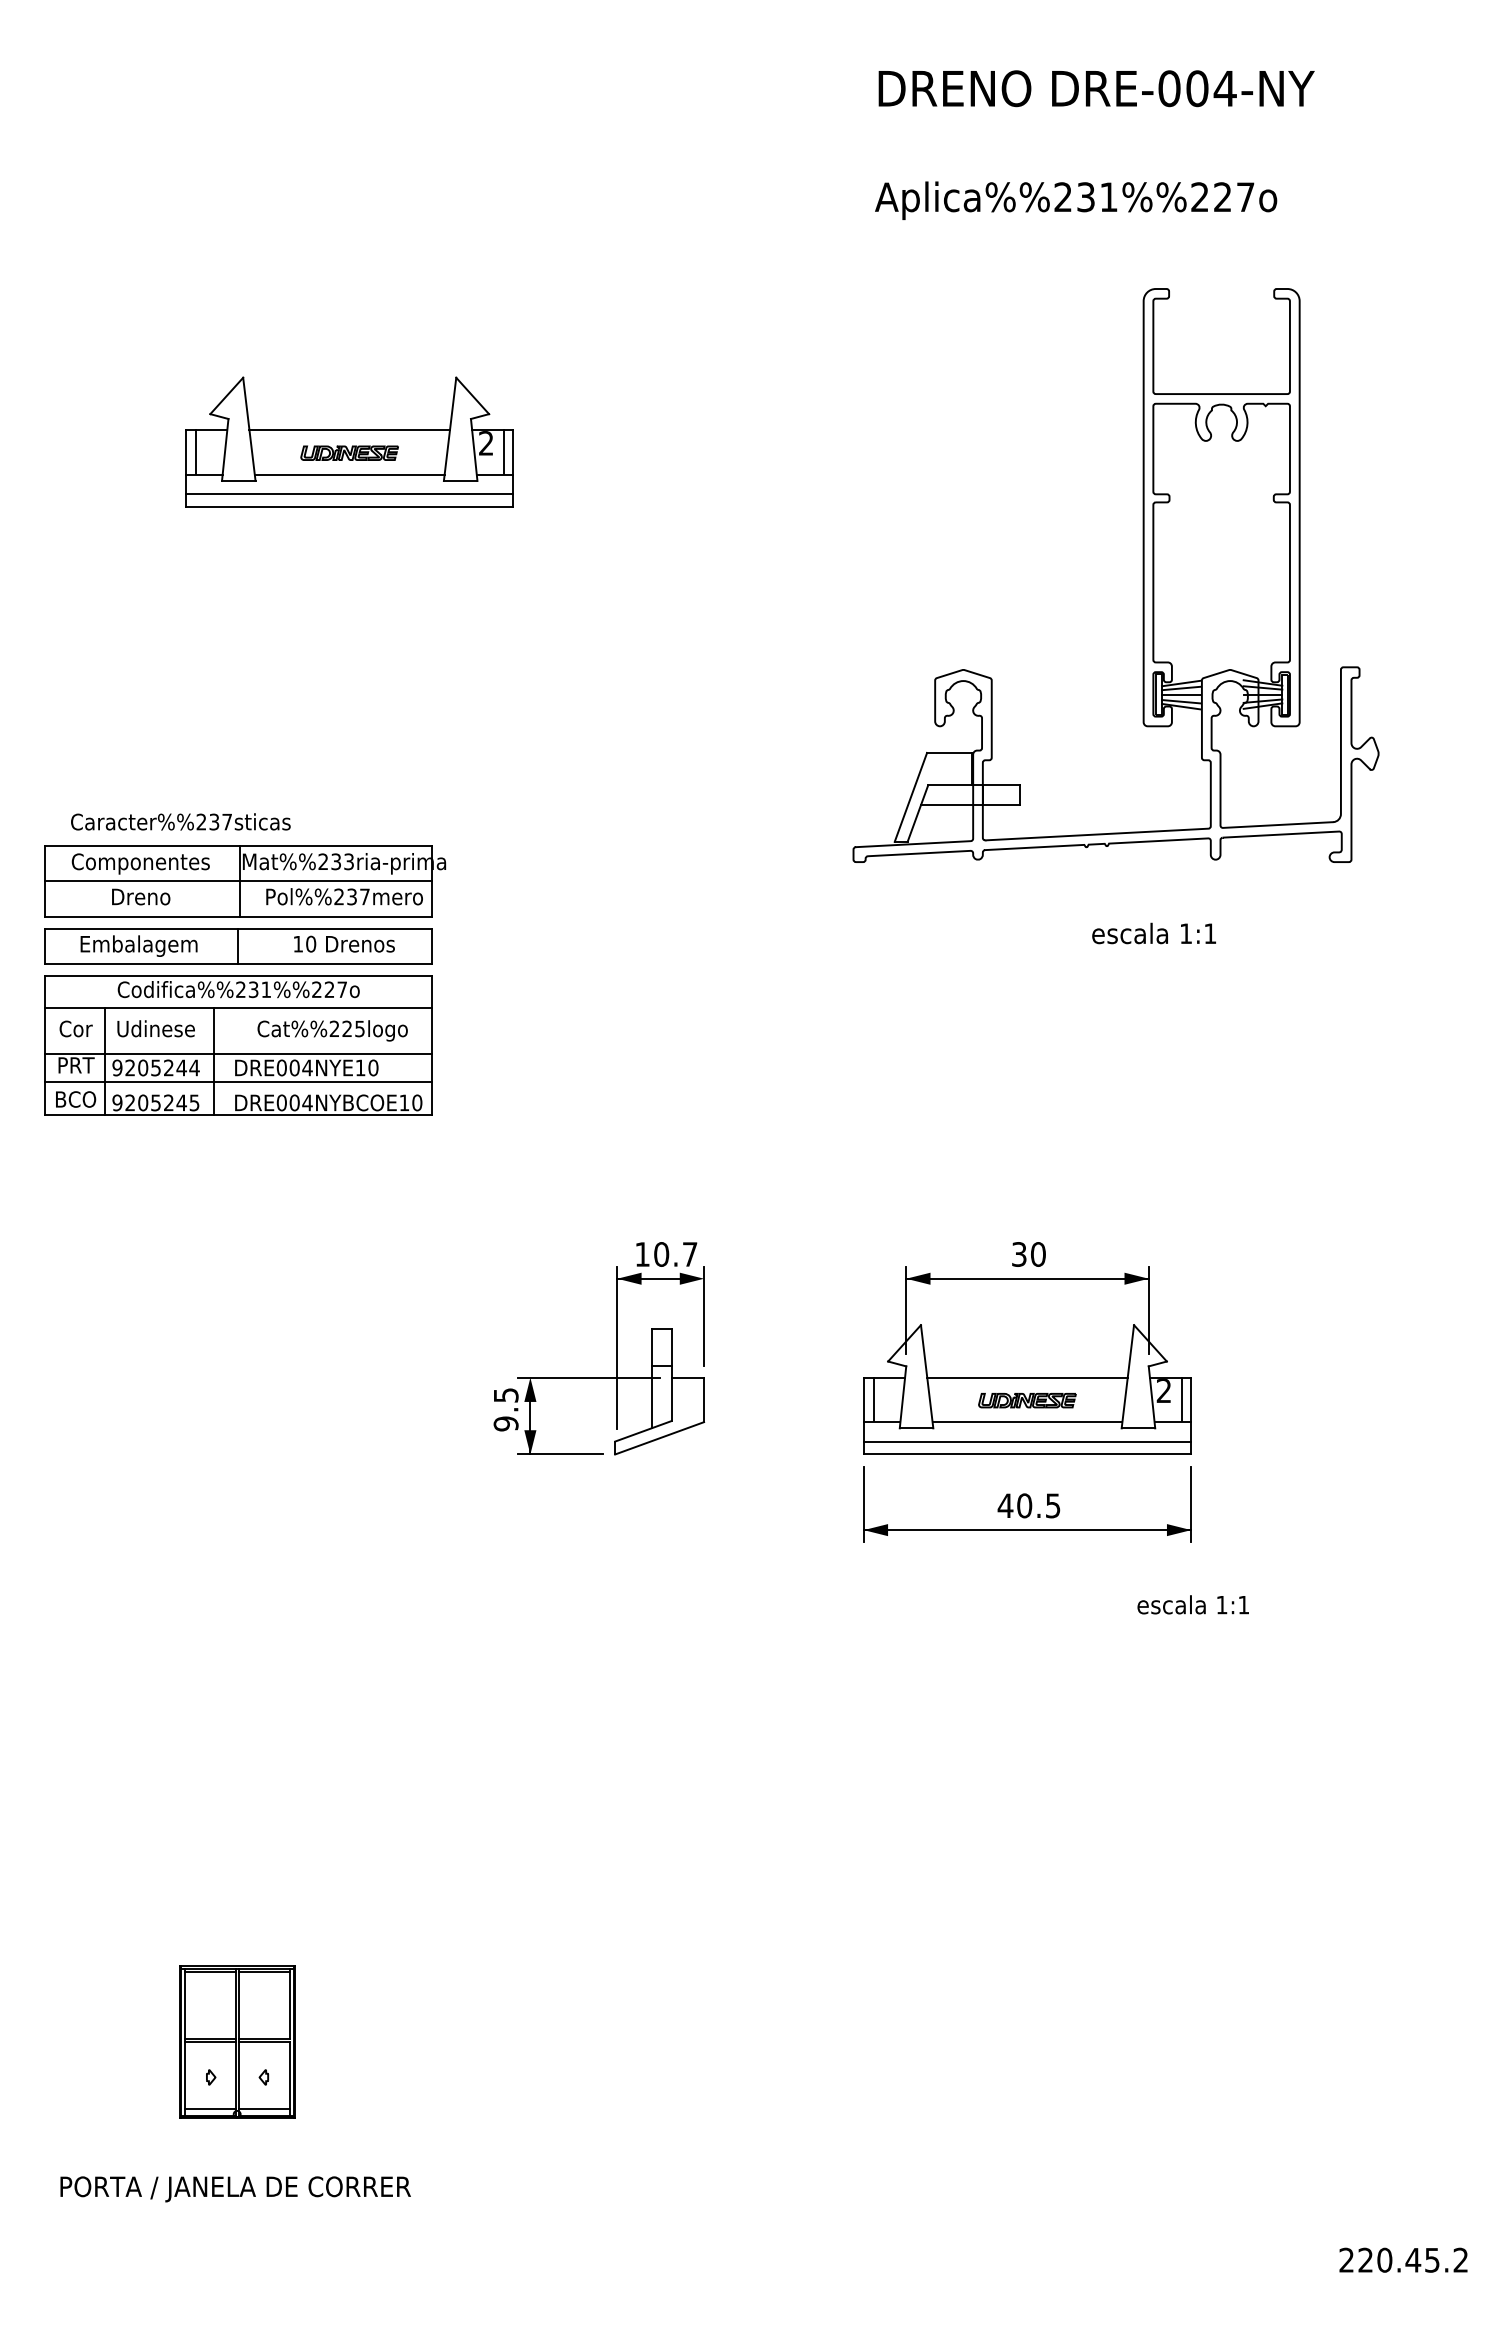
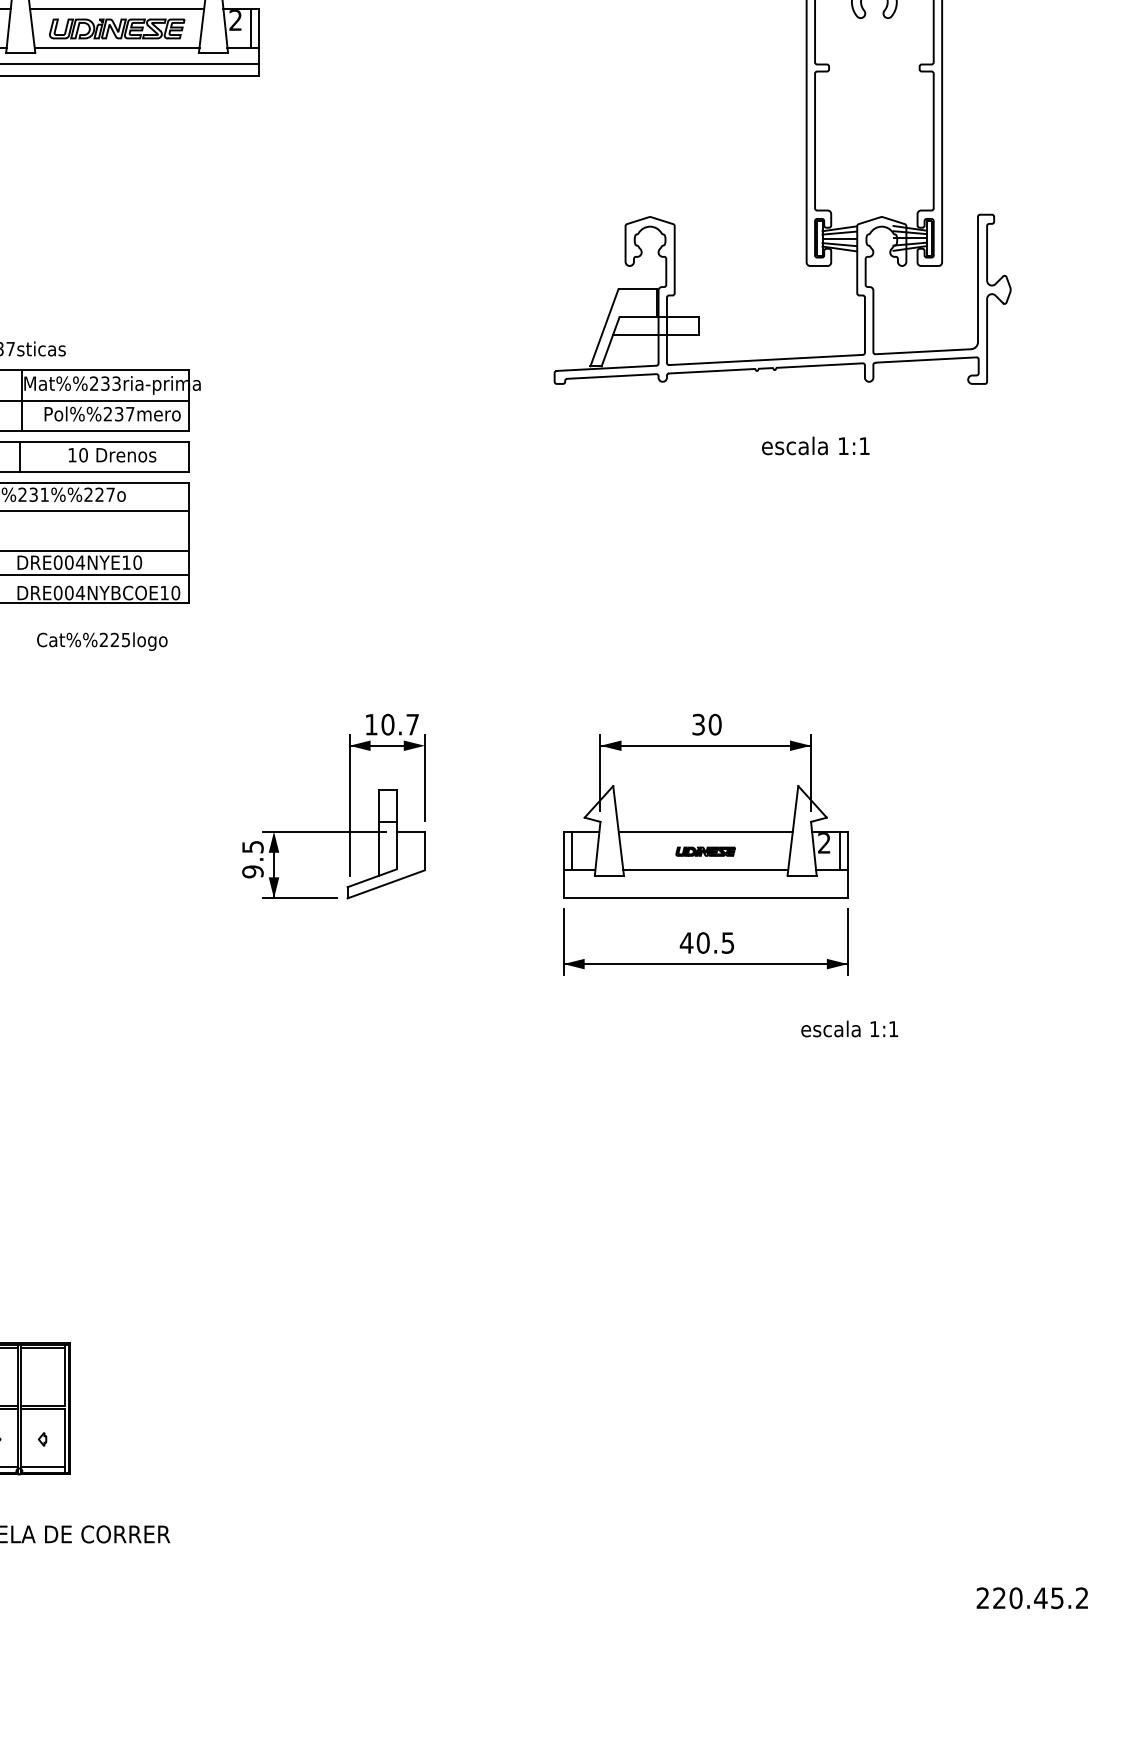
part: (349, 452) -> (116, 28), size x1.6
text: (332, 1030) -> (102, 641), moved
part: (1027, 1400) -> (705, 851), size x0.7
line: (1027, 1441) -> (705, 887), removed

